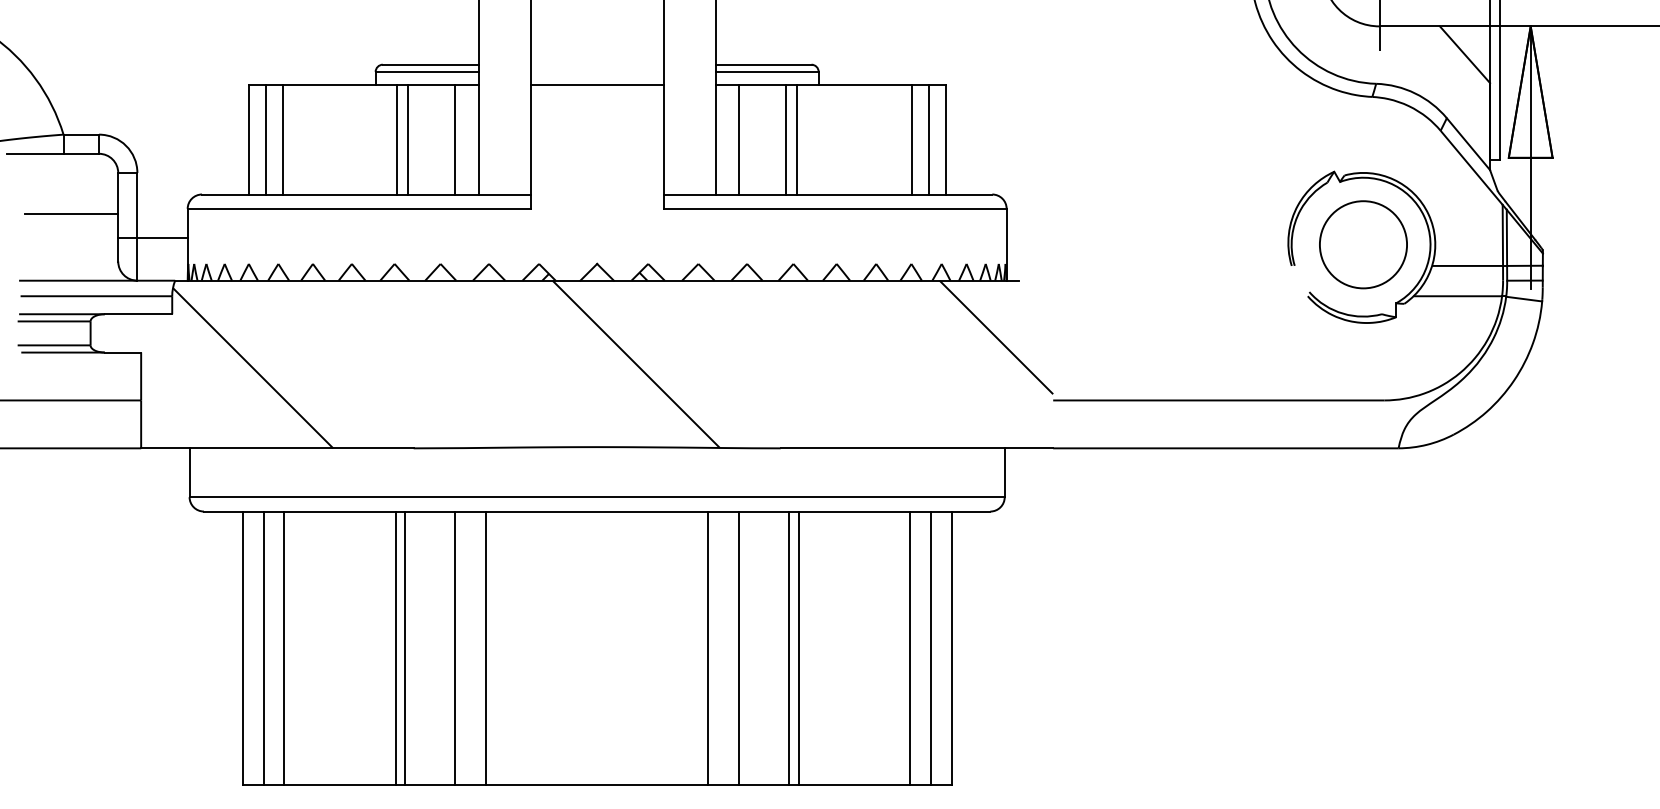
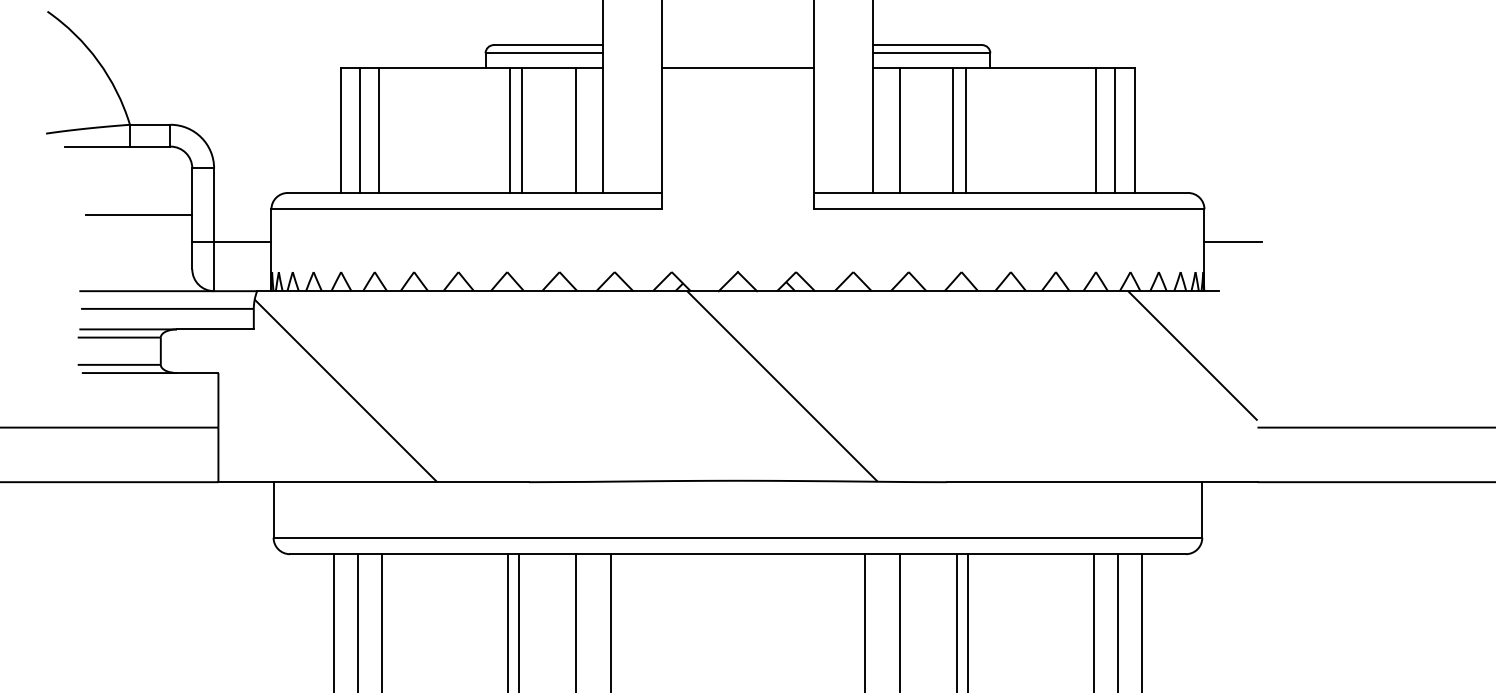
line: (1031, 237) -> (1232, 241), added

